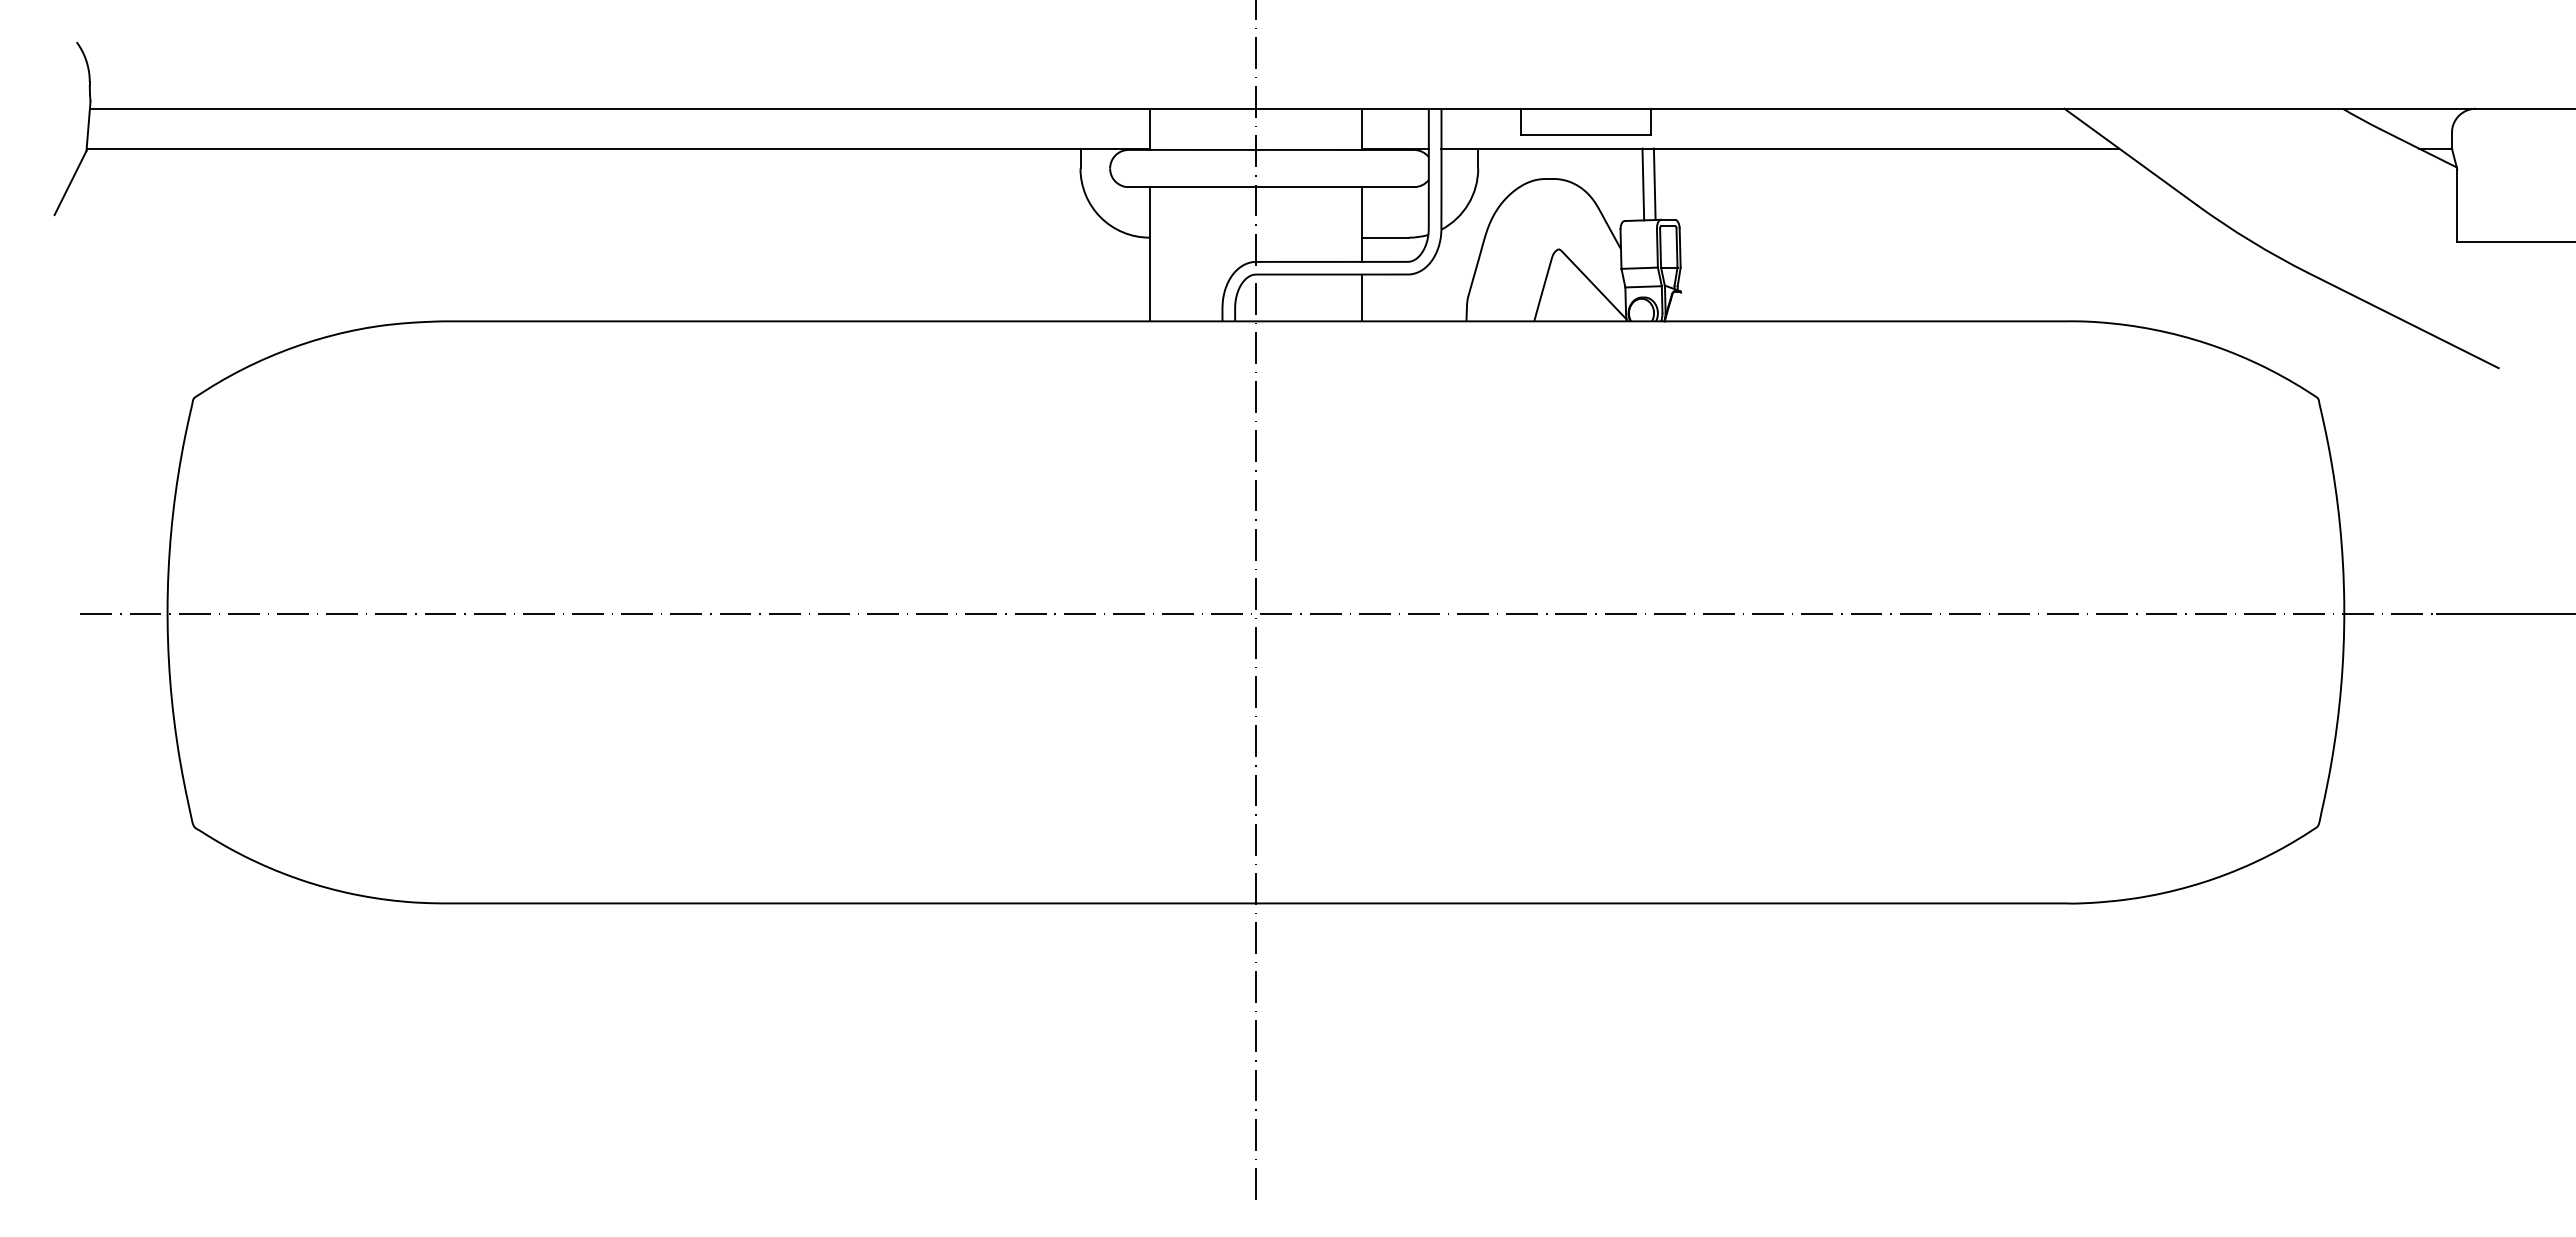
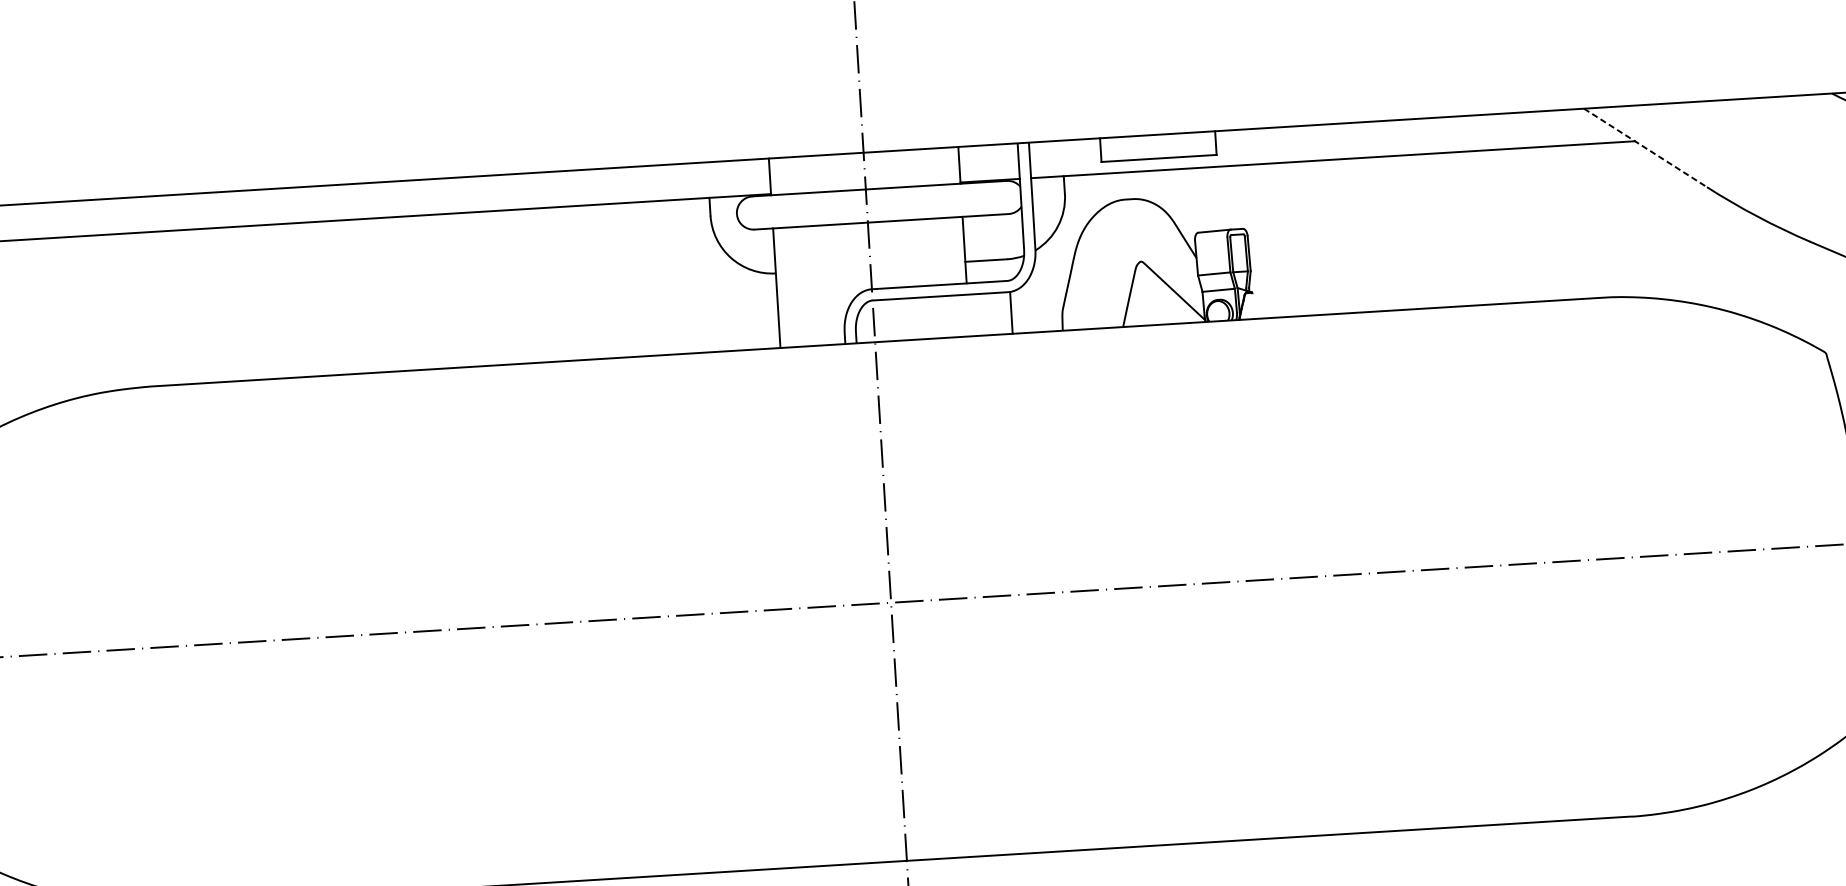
line: (2130, 156) -> (1645, 147), solid -> dashed
line: (1654, 183) -> (1222, 197), removed
line: (1643, 184) -> (1213, 199), removed
line: (1362, 297) -> (1011, 312), moved

